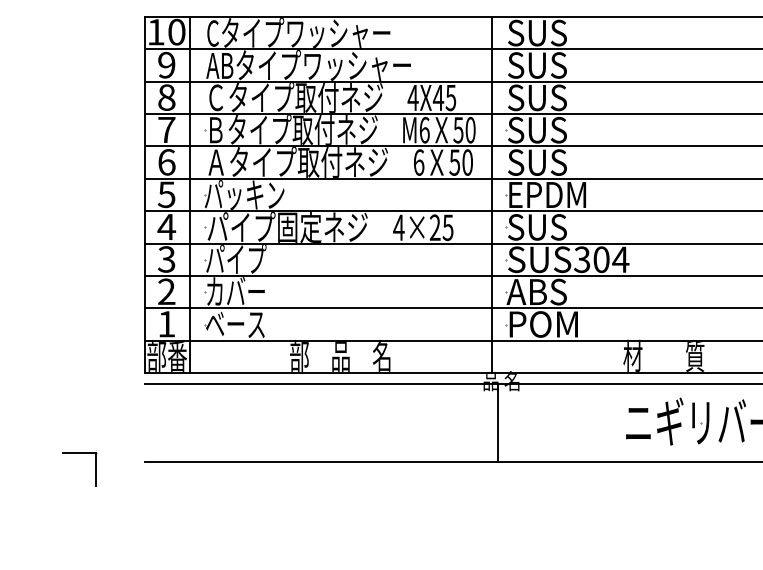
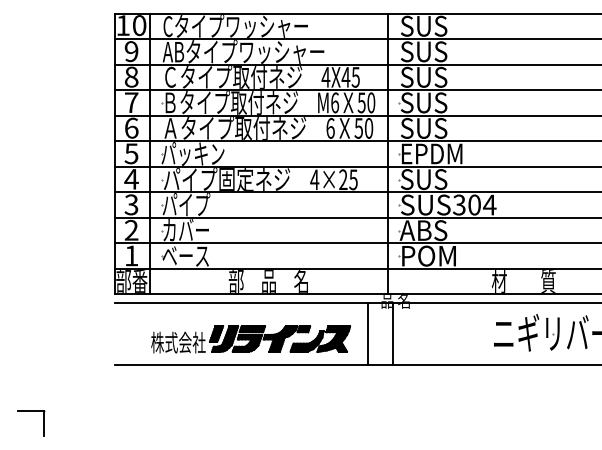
line: (465, 422) -> (367, 333), added
part: (317, 430) -> (250, 339), added
part: (80, 454) -> (31, 411), moved

